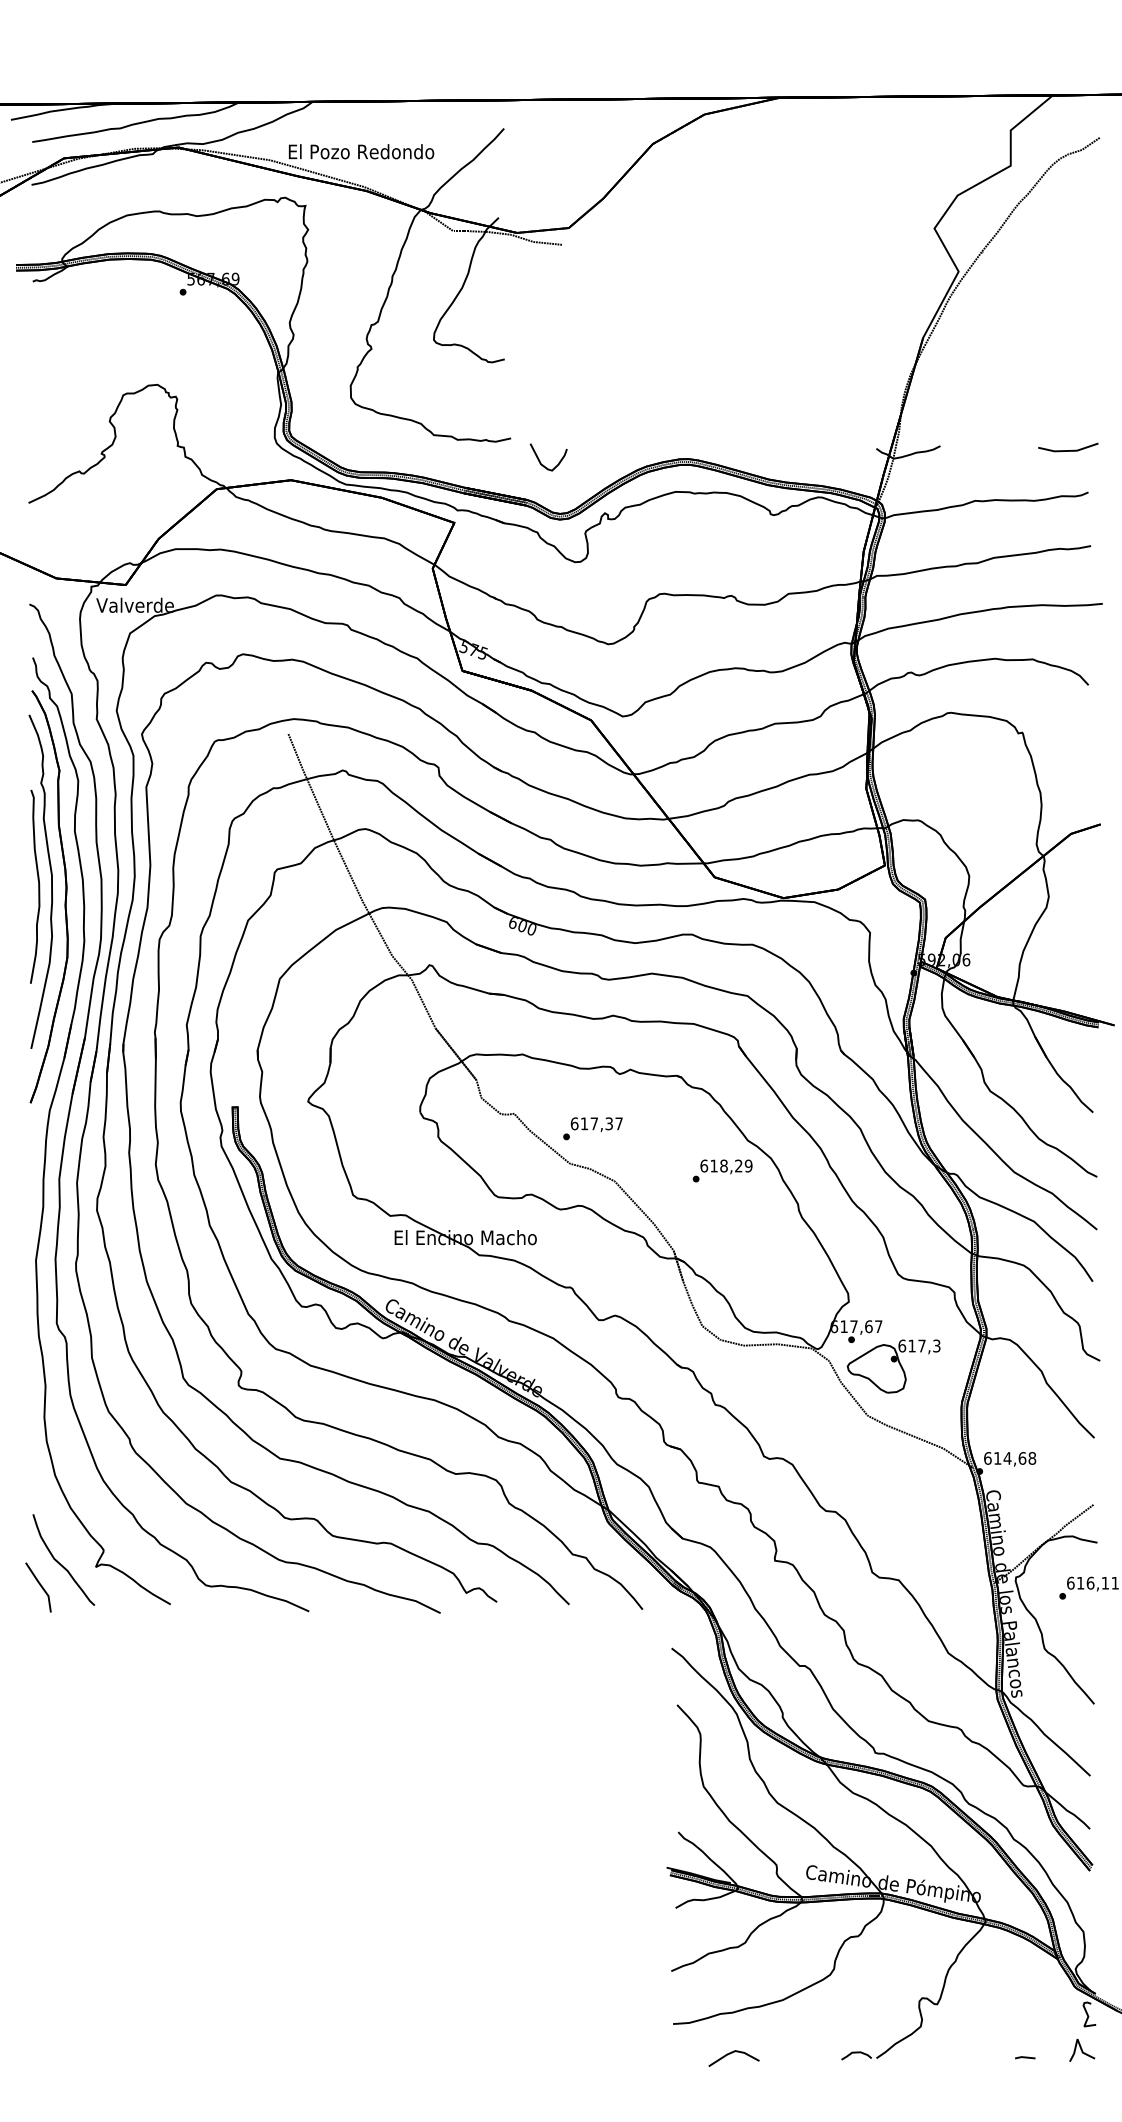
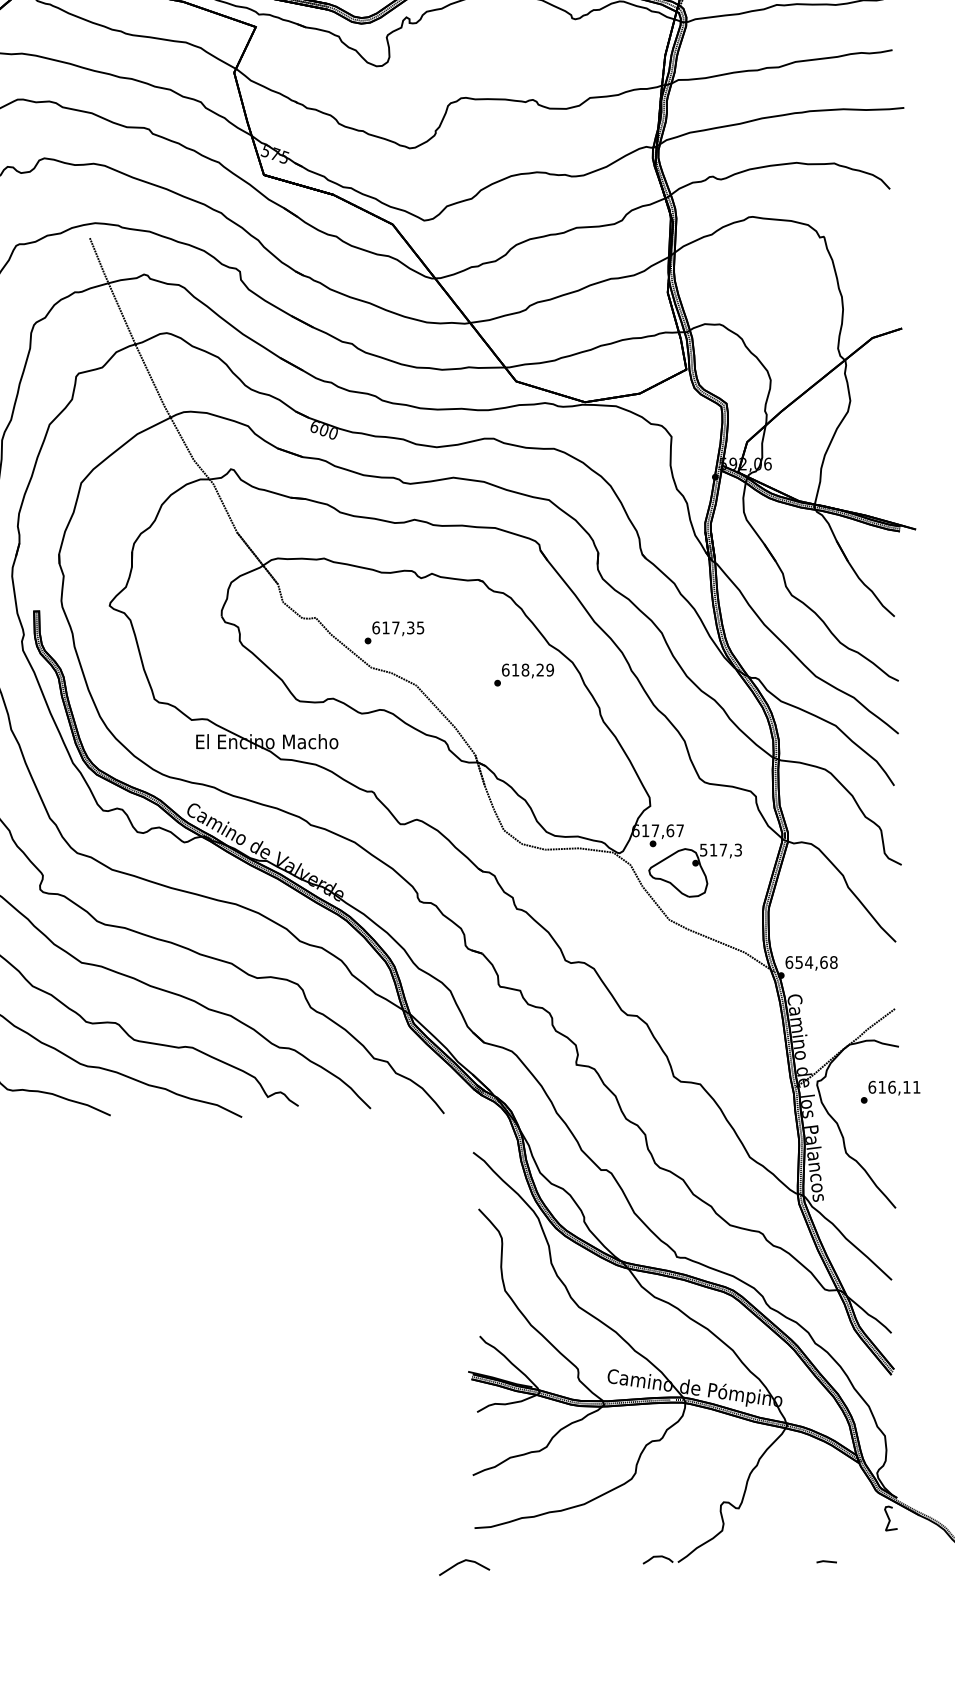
text: (618, 1123) -> (419, 627), 617,37 -> 617,35
text: (902, 1345) -> (703, 849), 617,3 -> 517,3
text: (997, 1458) -> (798, 962), 614,68 -> 654,68
line: (1082, 2049) -> (883, 1553), removed
line: (730, 2054) -> (460, 1563), moved

